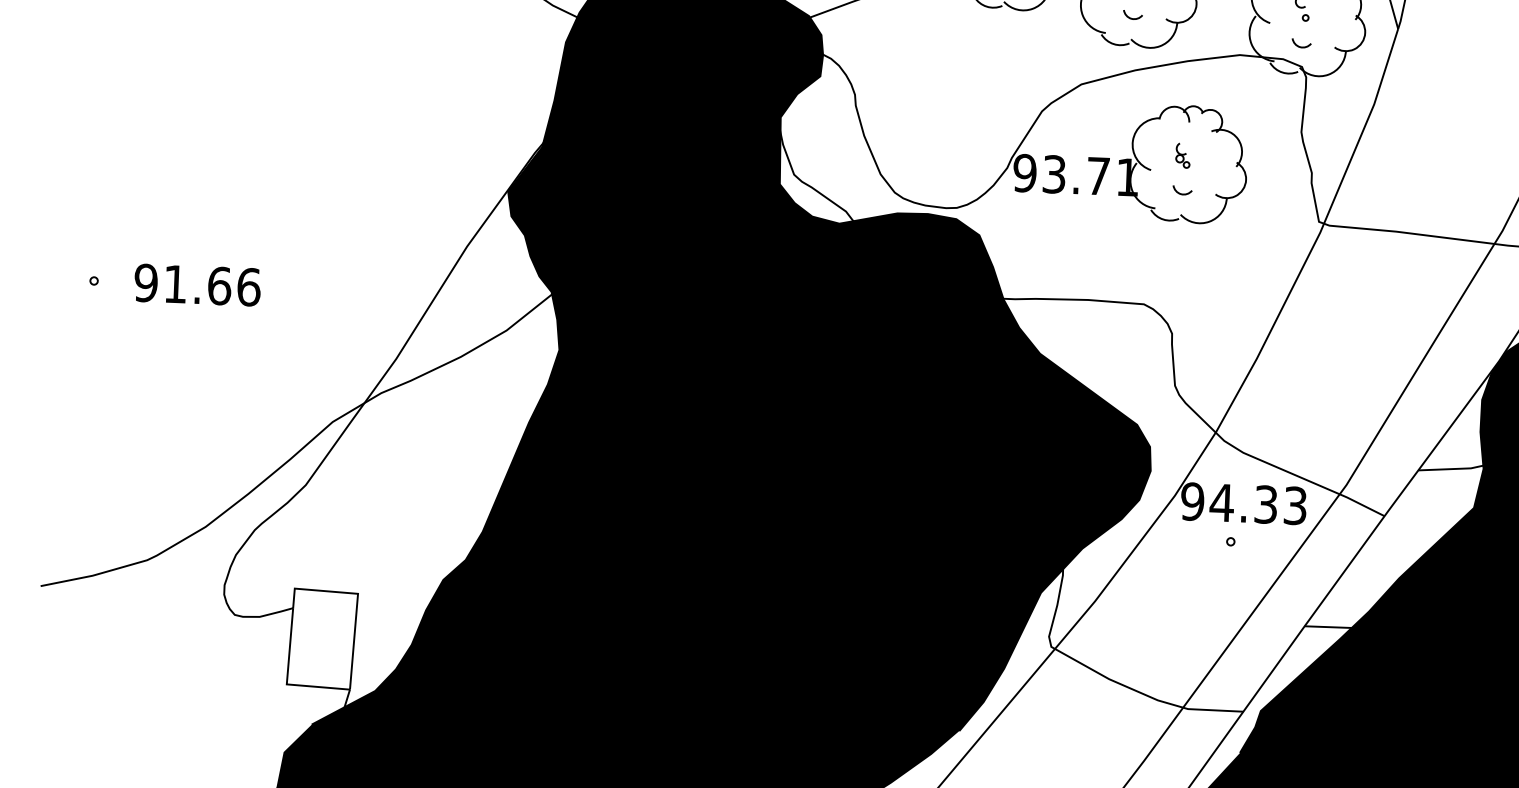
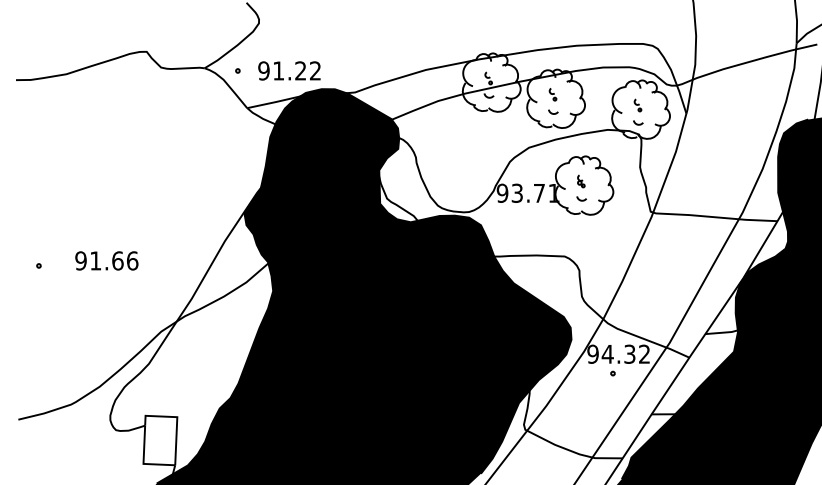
text: (196, 284) -> (106, 260), moved
text: (1295, 506) -> (644, 354), 94.33 -> 94.32

